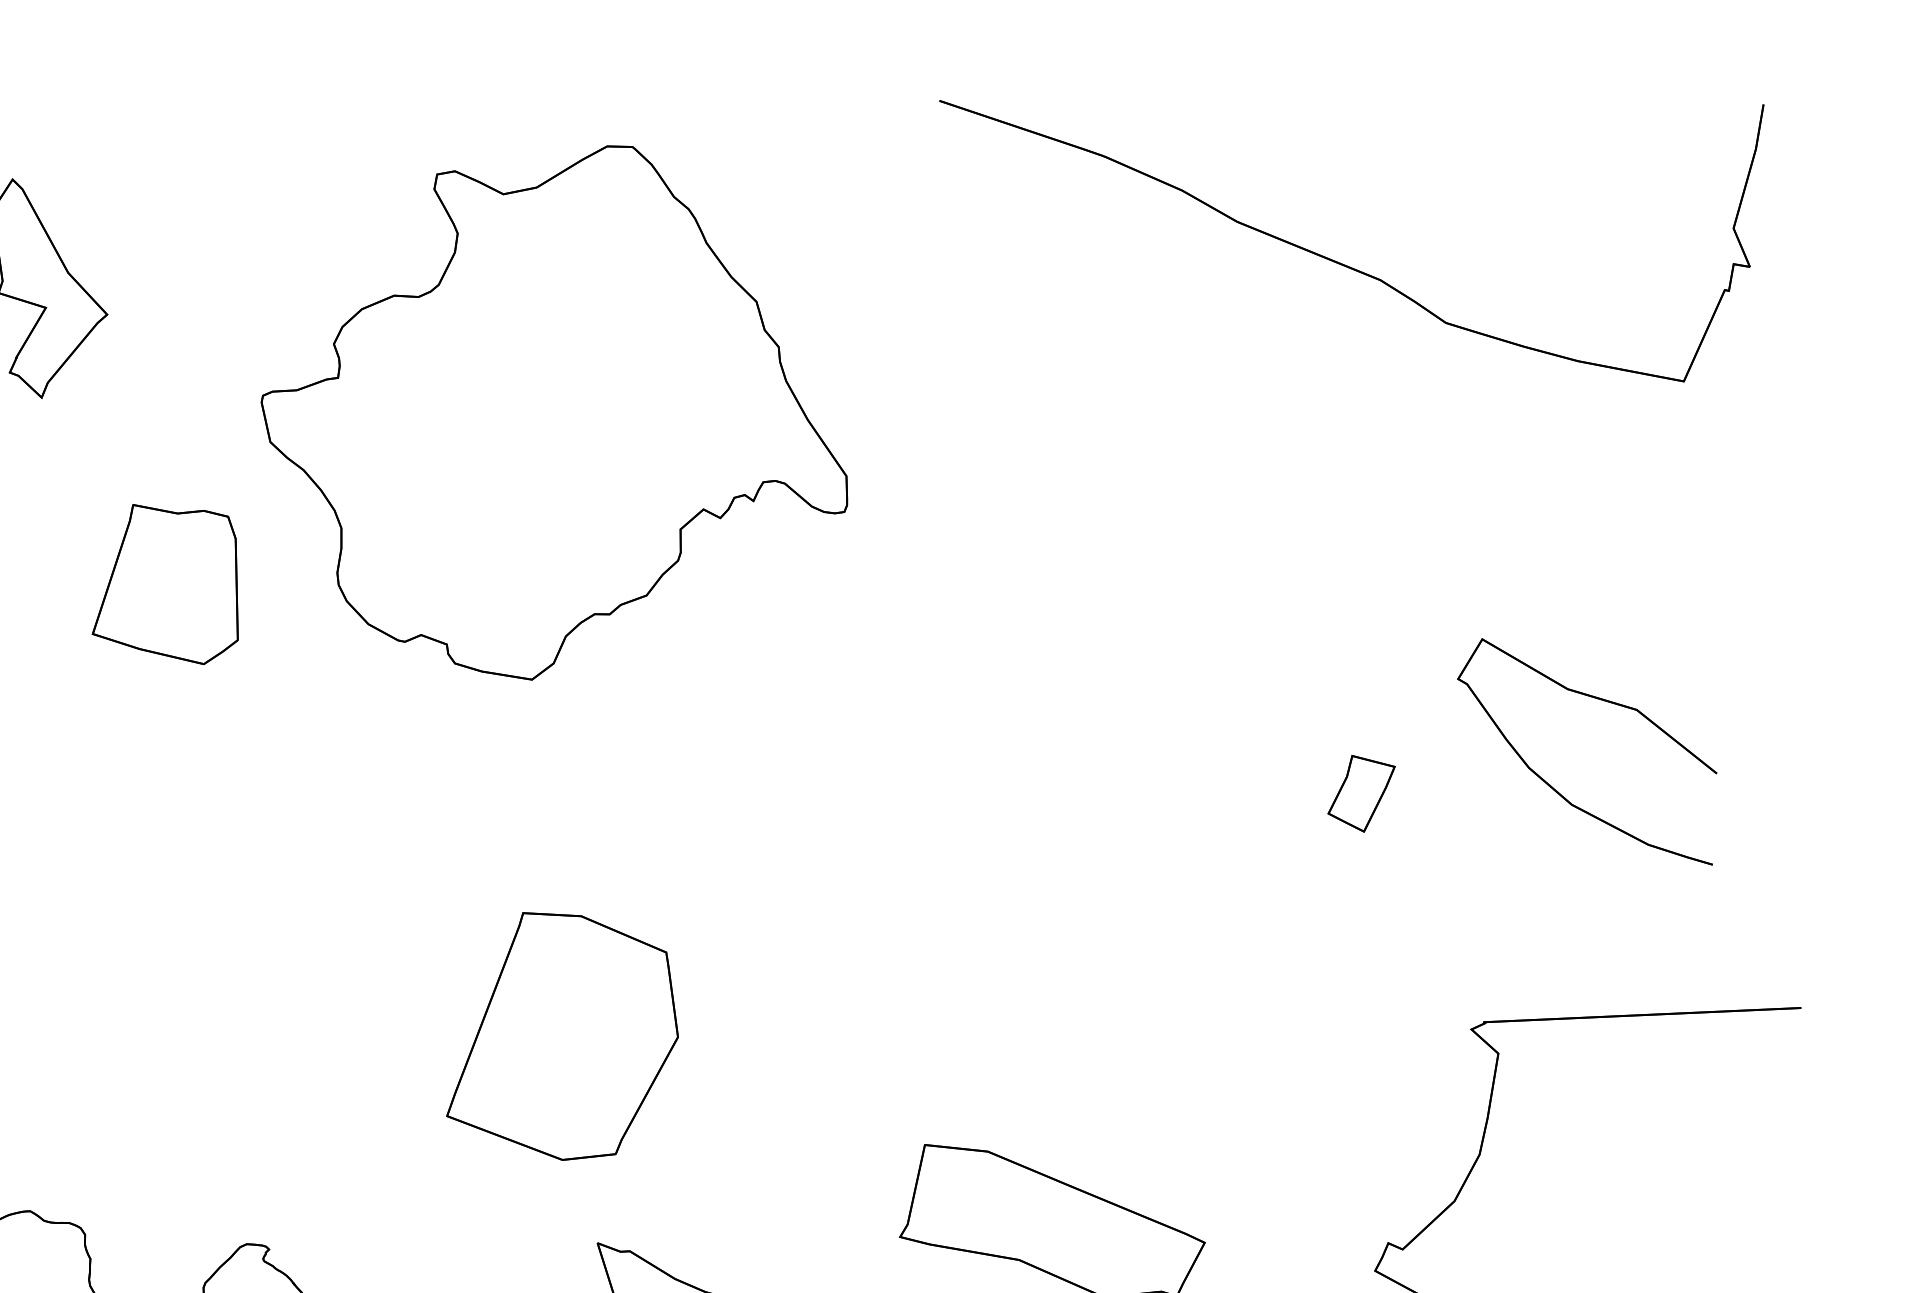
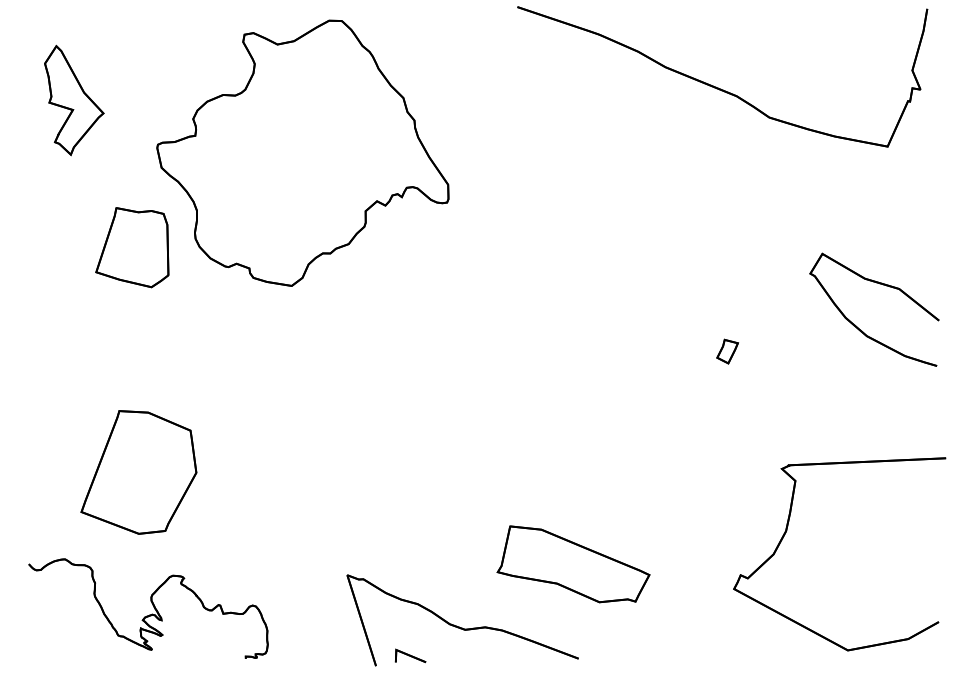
part: (553, 411) -> (302, 152), moved
part: (1552, 785) -> (857, 326), moved
part: (1361, 793) -> (727, 351), size x0.62
part: (561, 1036) -> (138, 472), moved

